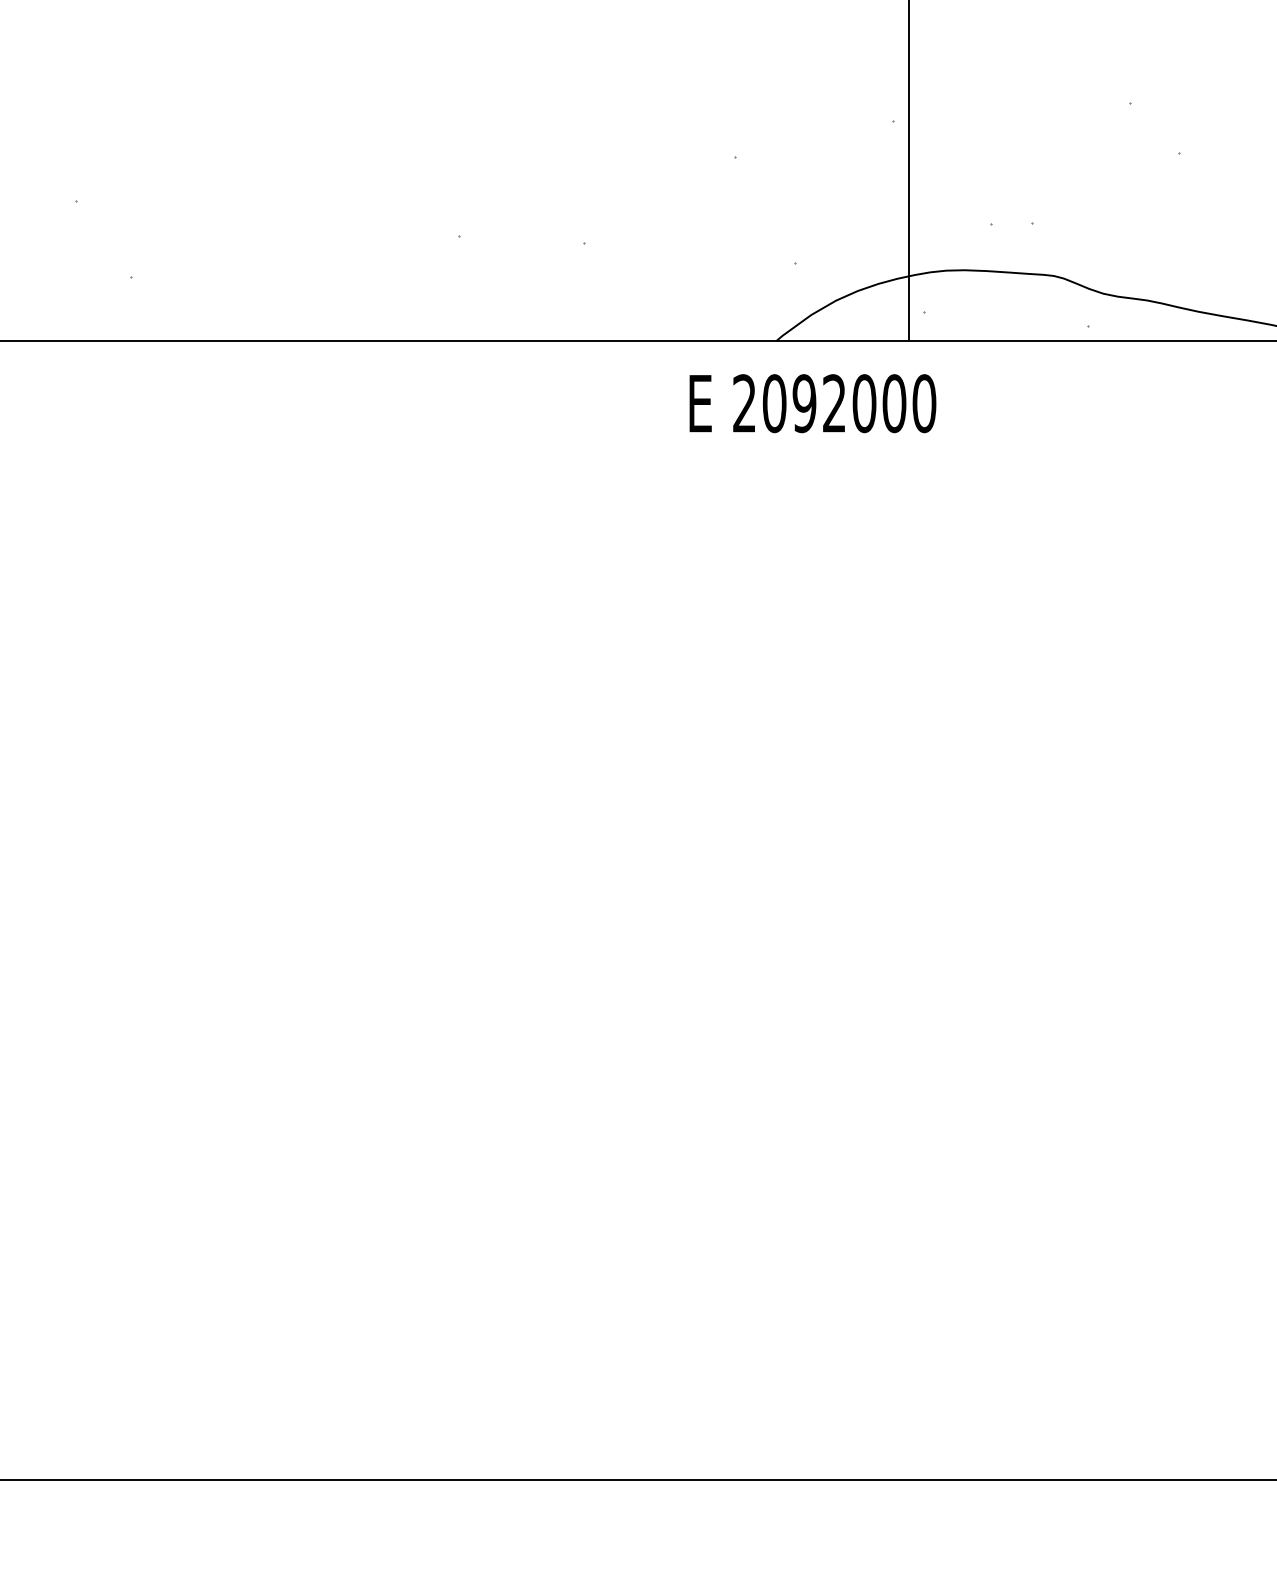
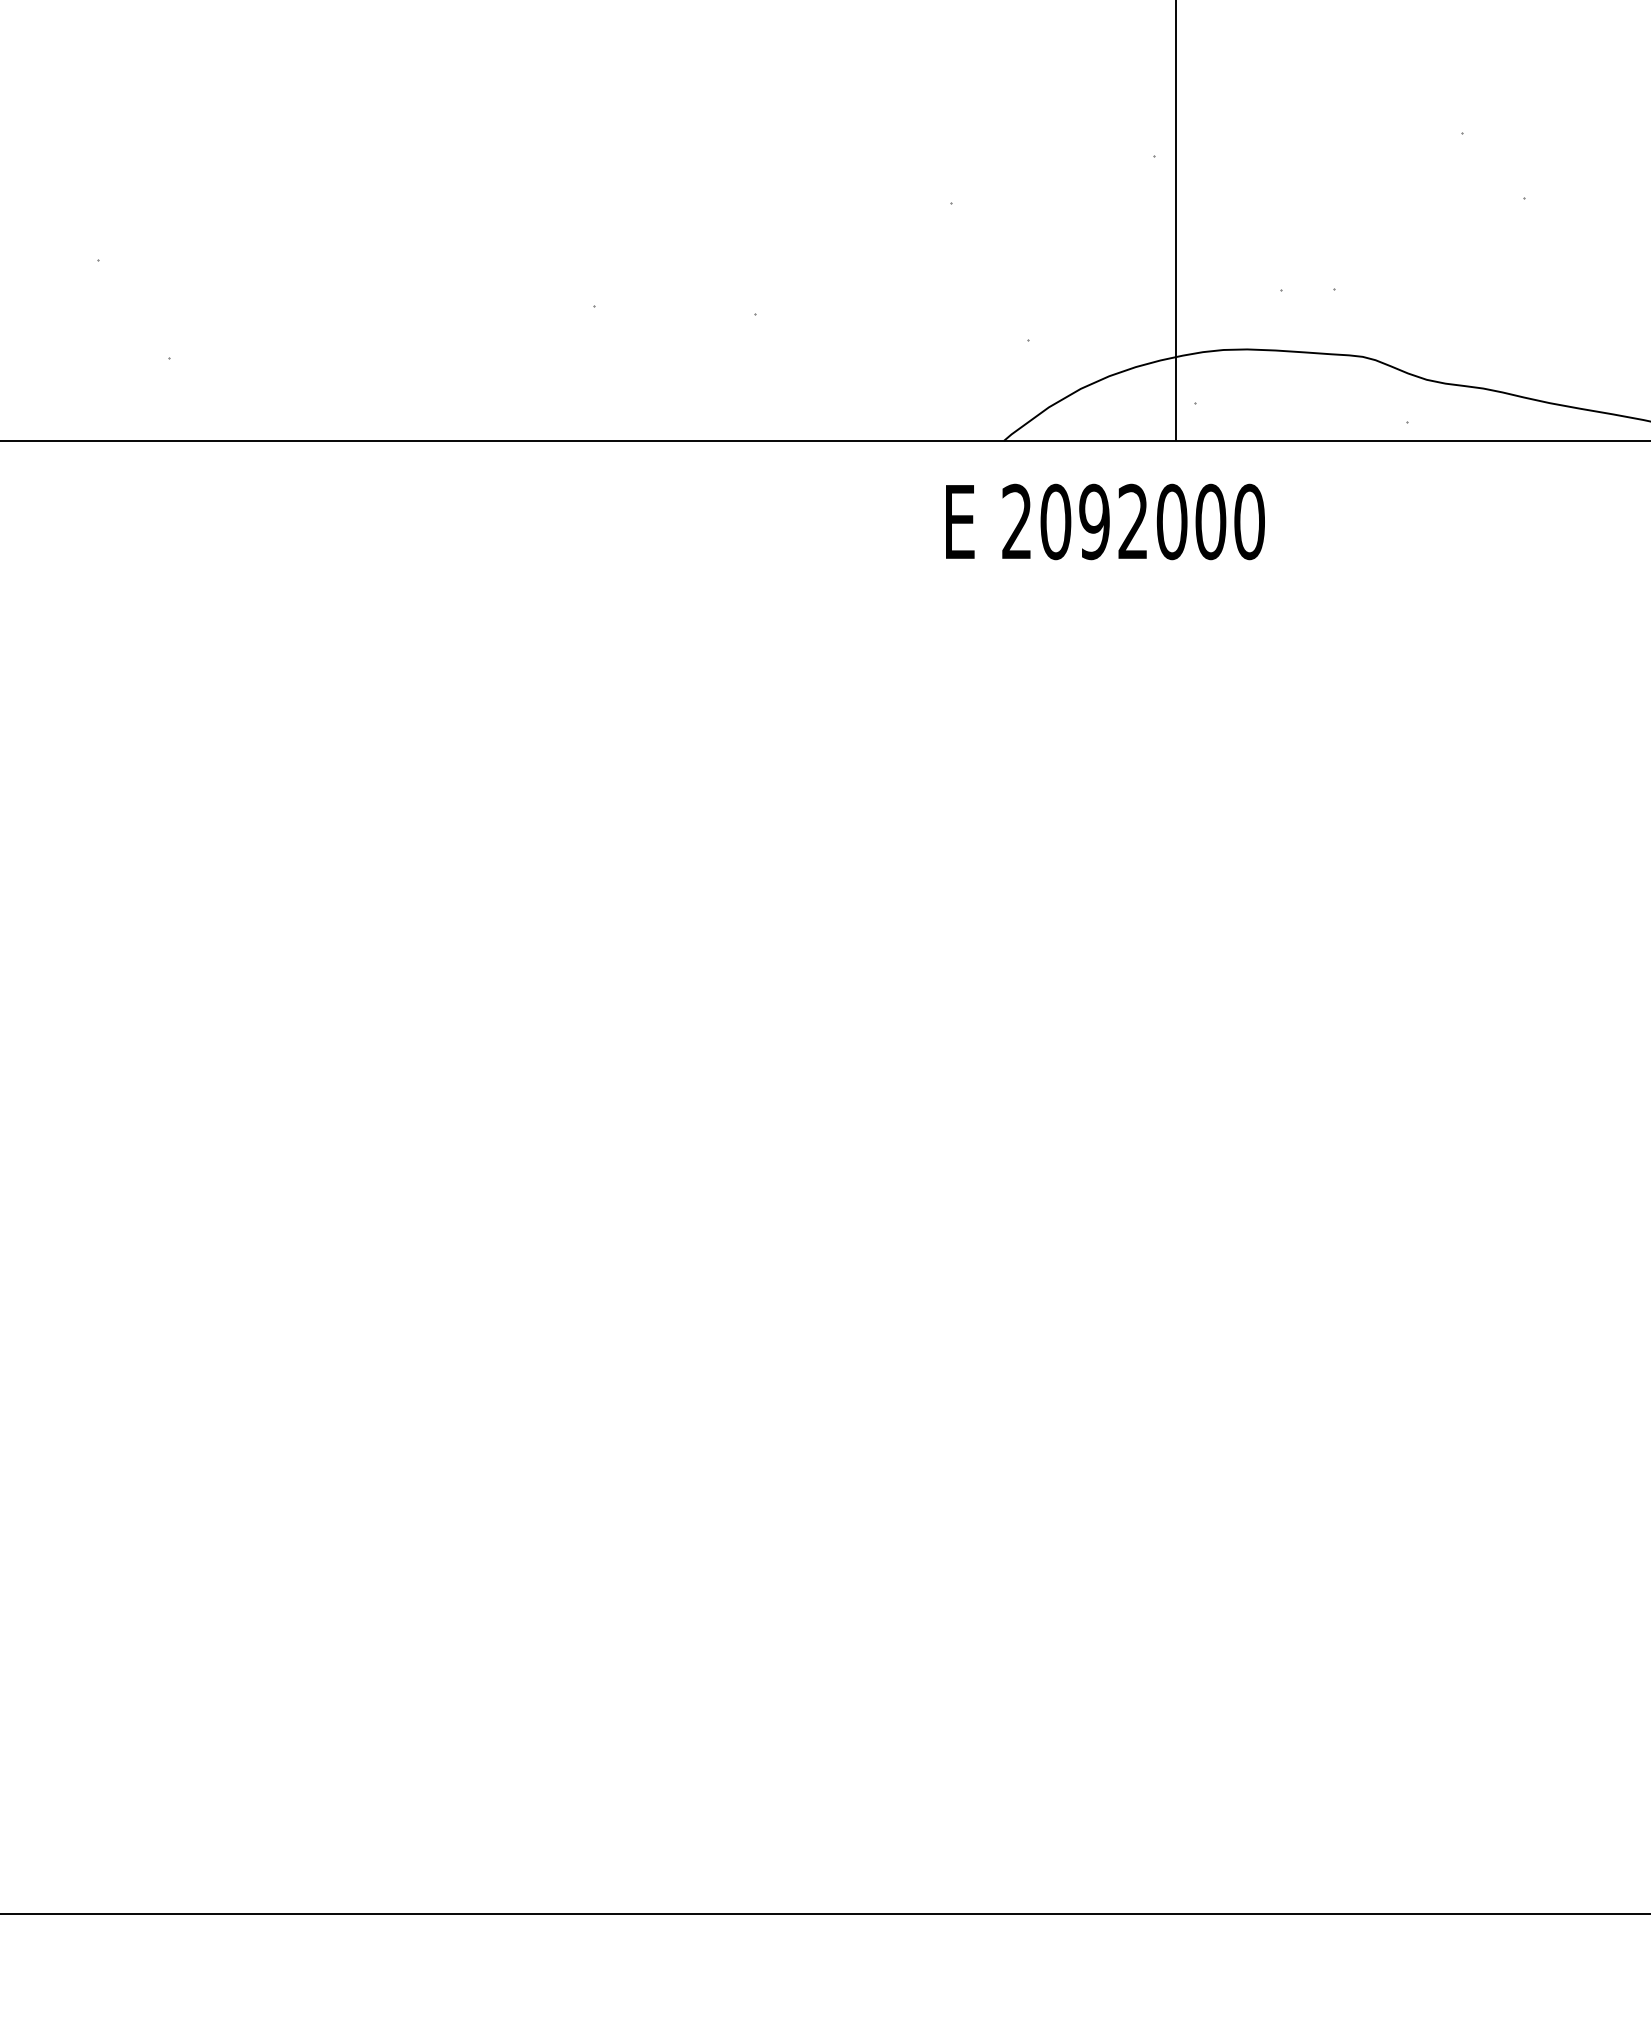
text: (812, 403) -> (1104, 521), moved

